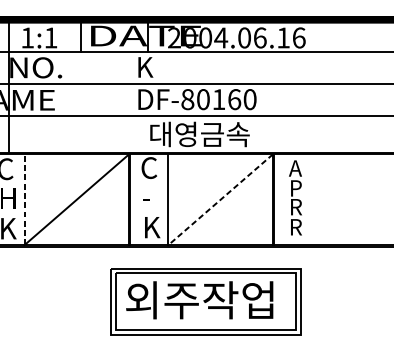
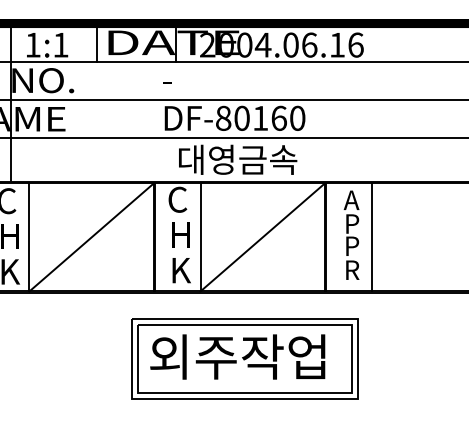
text: (144, 67) -> (172, 80), K -> -
text: (150, 197) -> (179, 234), - -> H
line: (24, 198) -> (29, 236), dashed -> solid
line: (220, 199) -> (262, 237), dashed -> solid
line: (312, 199) -> (371, 237), added
text: (297, 207) -> (354, 246), R -> P

